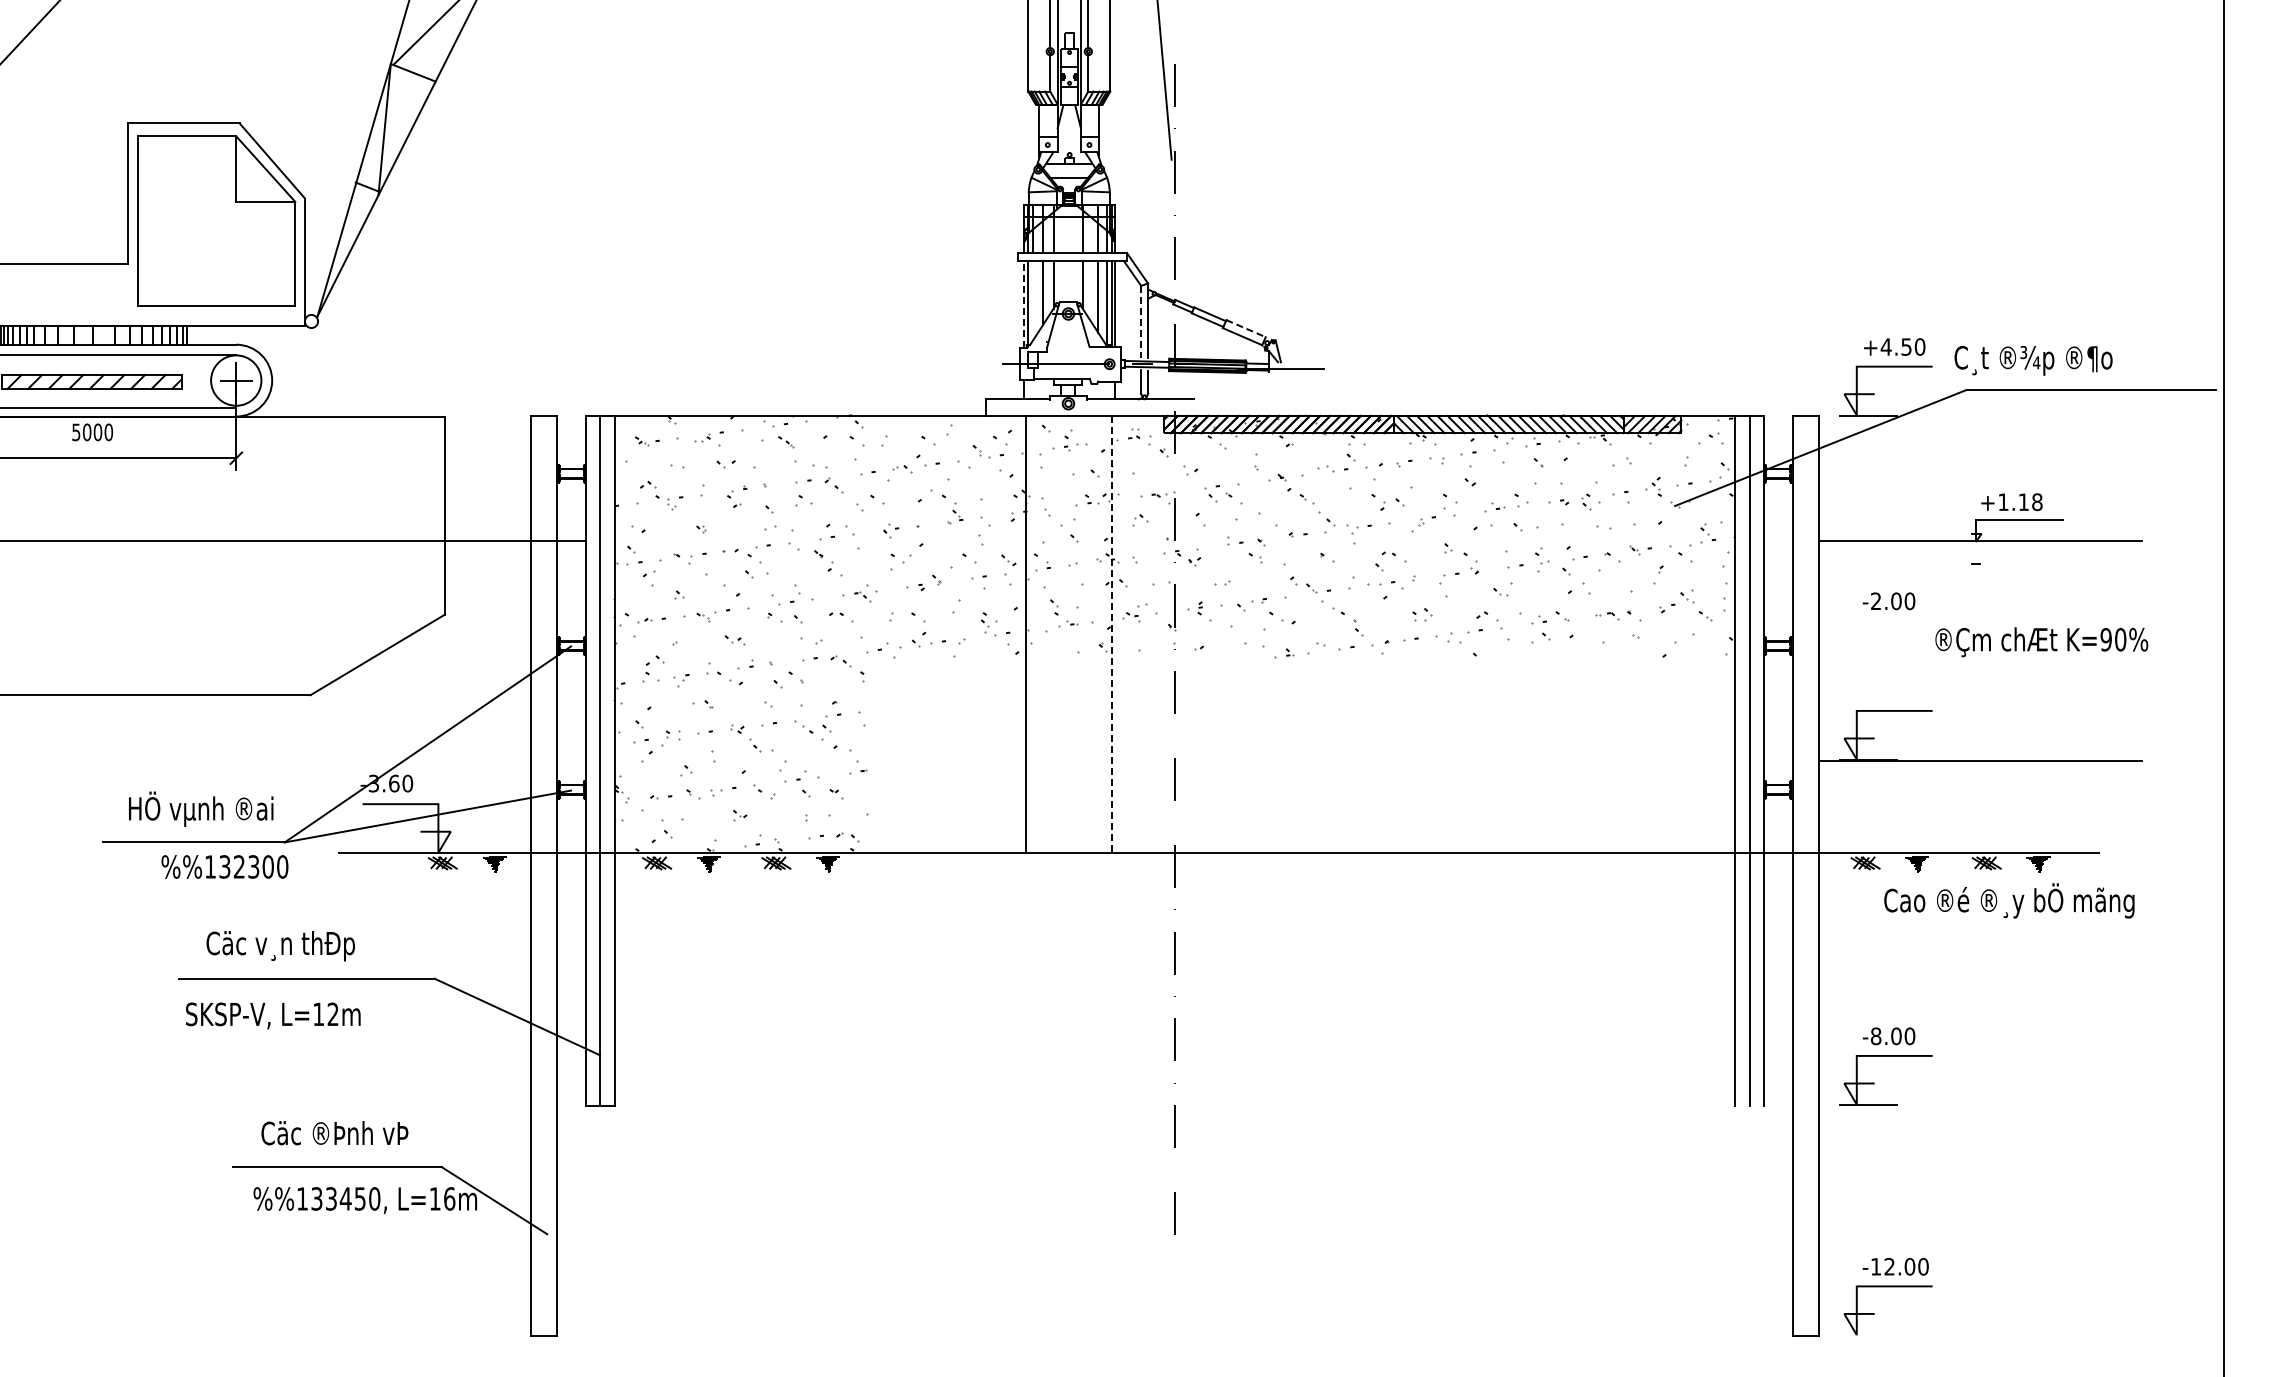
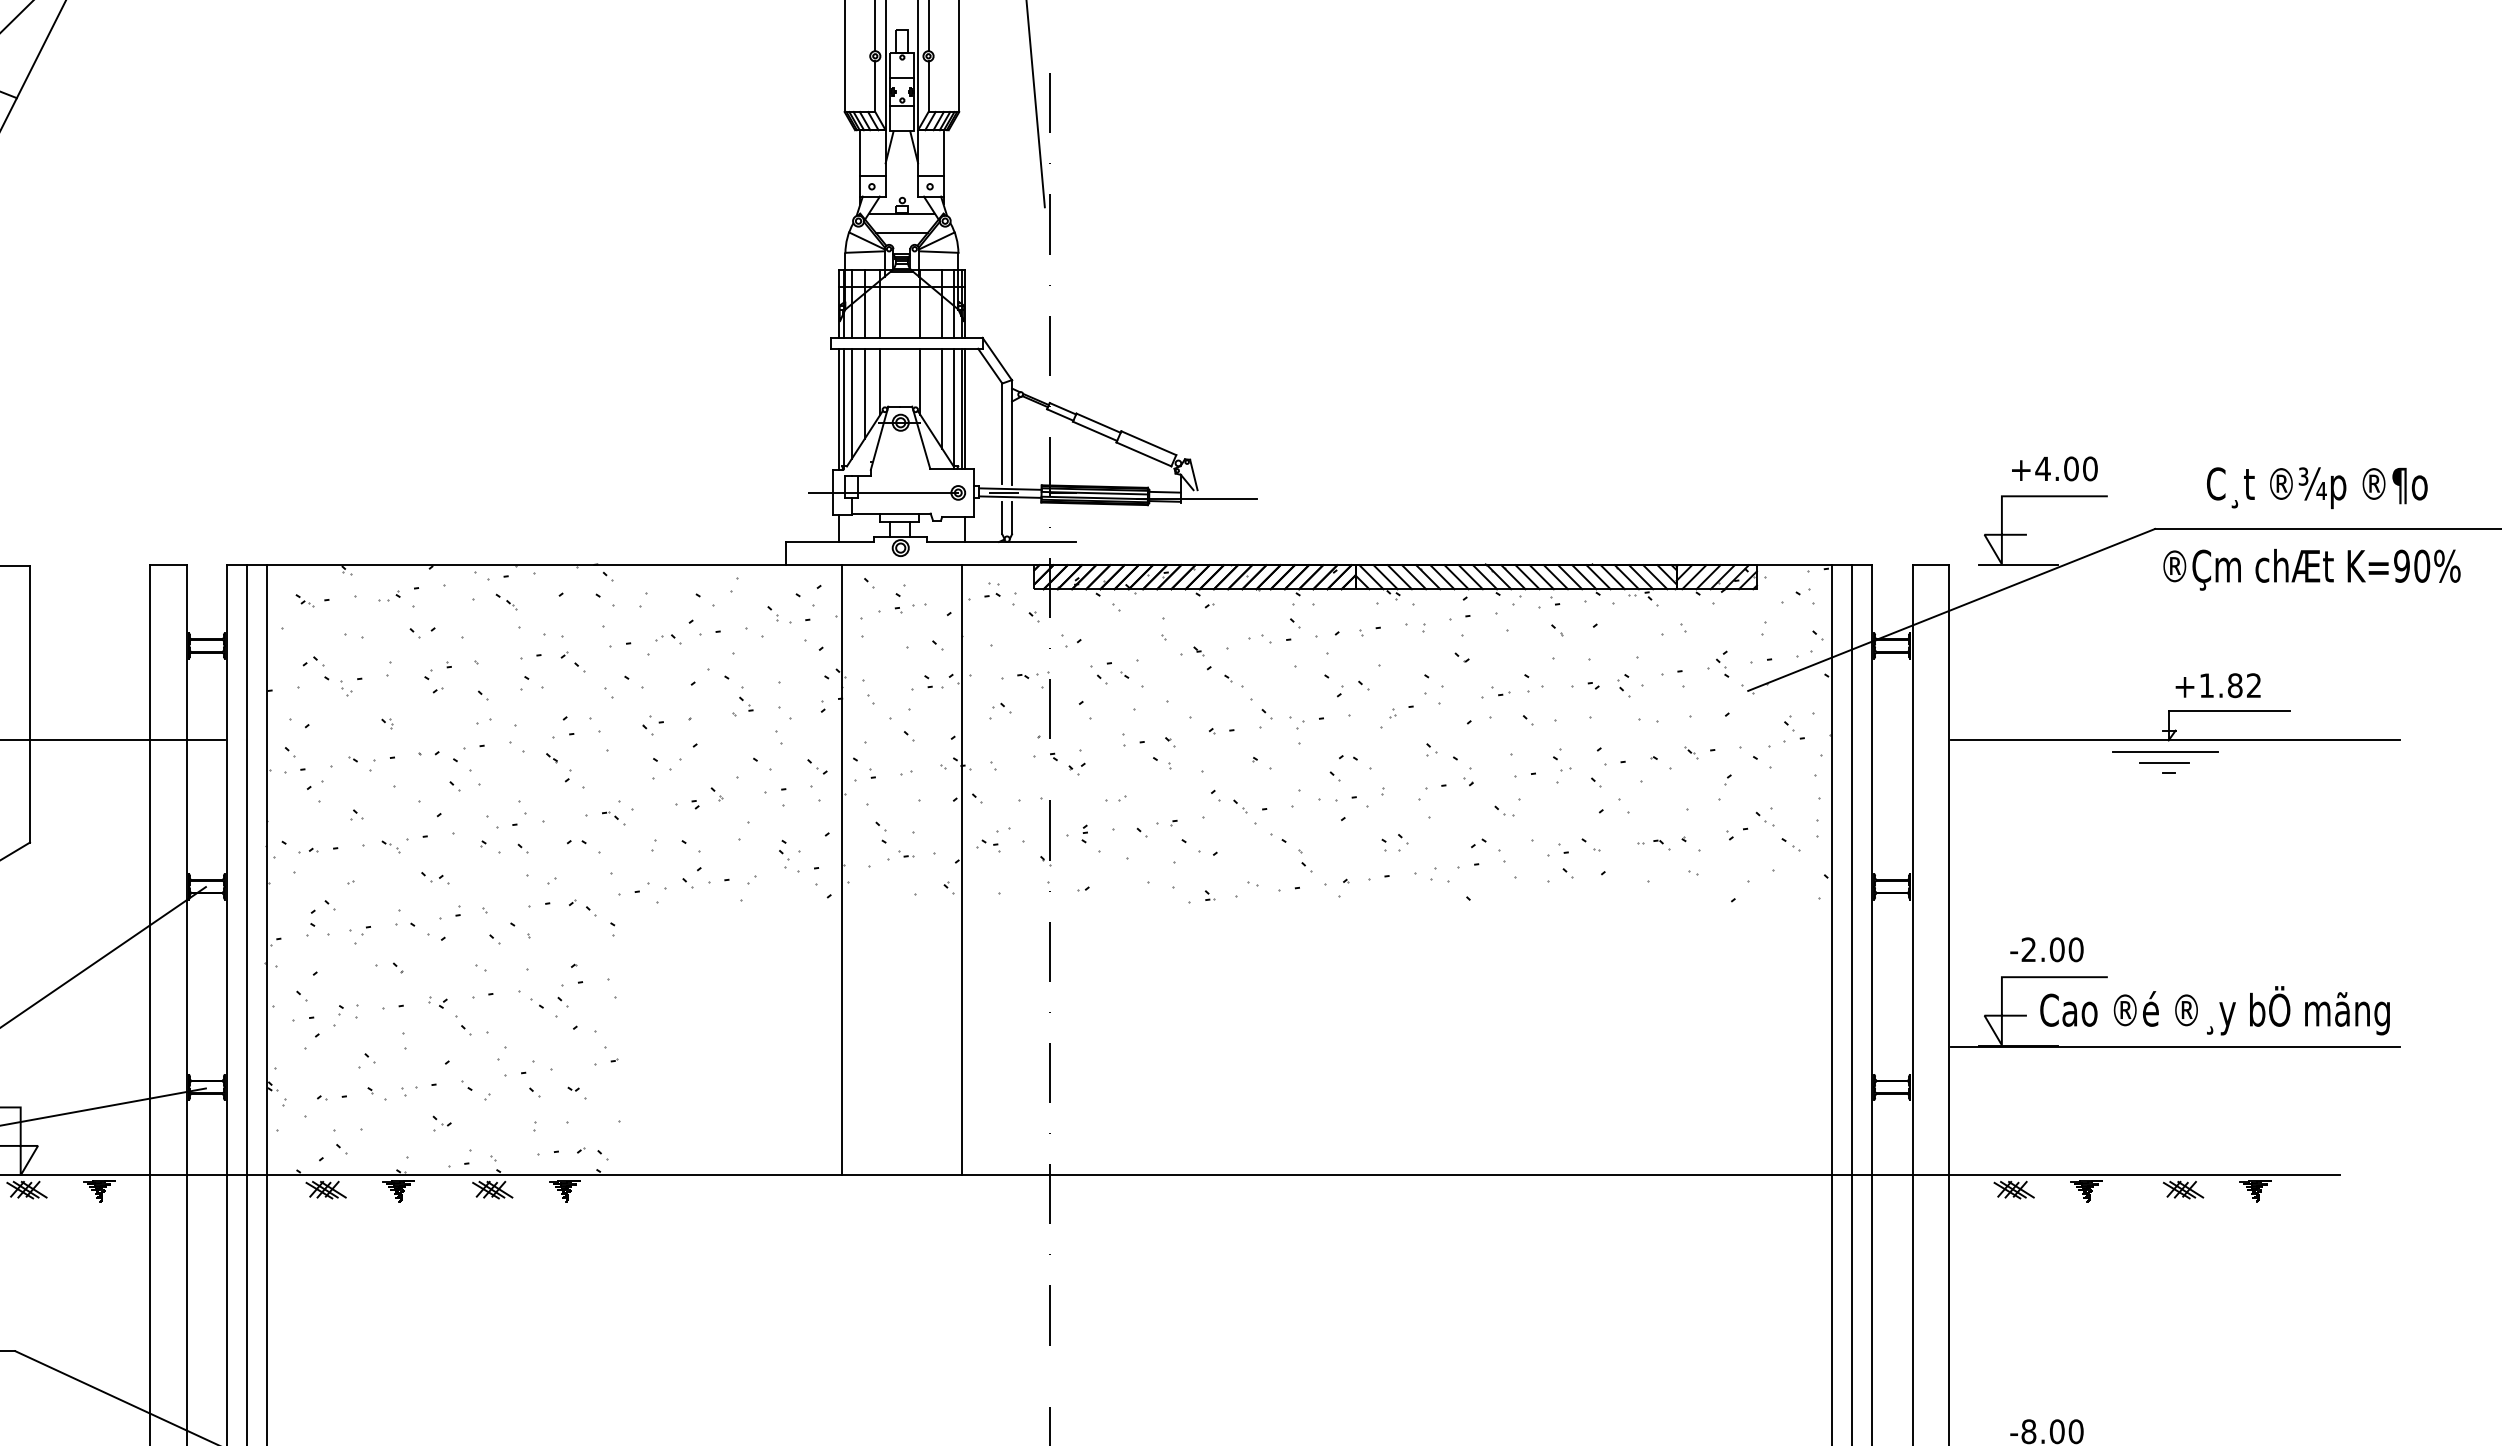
line: (1033, 300) -> (851, 403), added
line: (1023, 303) -> (837, 408), dashed -> solid
line: (1141, 322) -> (1002, 434), dashed -> solid
line: (1246, 328) -> (1149, 443), dashed -> solid
text: (1906, 346) -> (2071, 468), +4.50 -> +4.00
text: (2033, 360) -> (2317, 487), moved
text: (2030, 502) -> (2244, 686), +1.18 -> +1.82
line: (1973, 549) -> (2164, 751), added
line: (1972, 557) -> (2163, 762), added
text: (1888, 601) -> (2046, 950), moved
line: (1112, 634) -> (962, 870), dashed -> solid
text: (2041, 642) -> (2311, 570), moved
text: (2009, 900) -> (2215, 1010), moved

